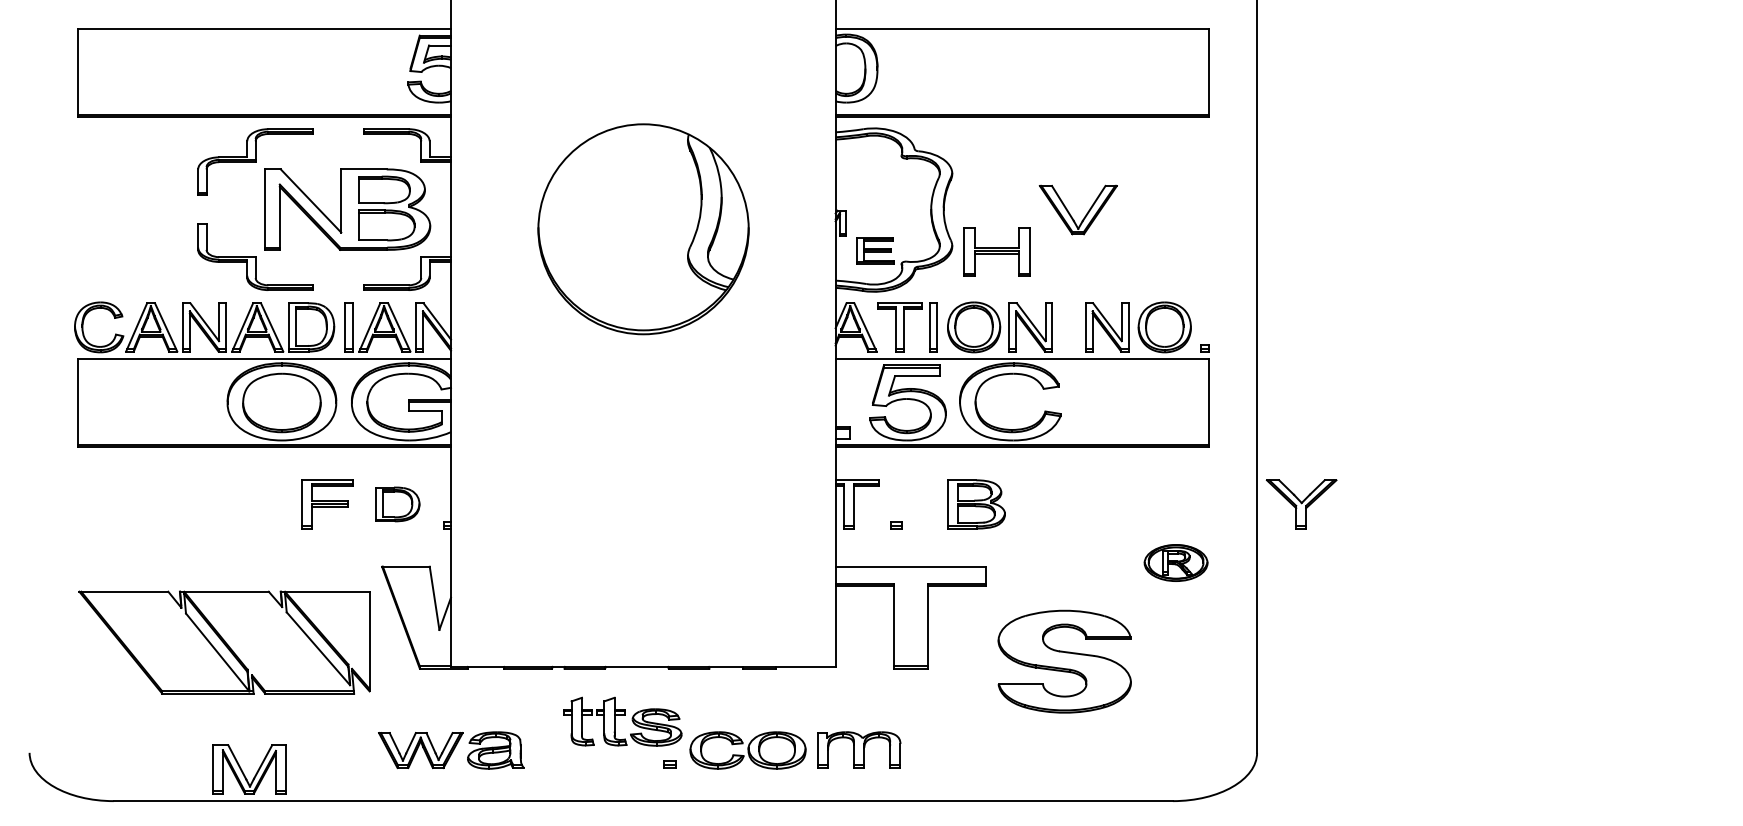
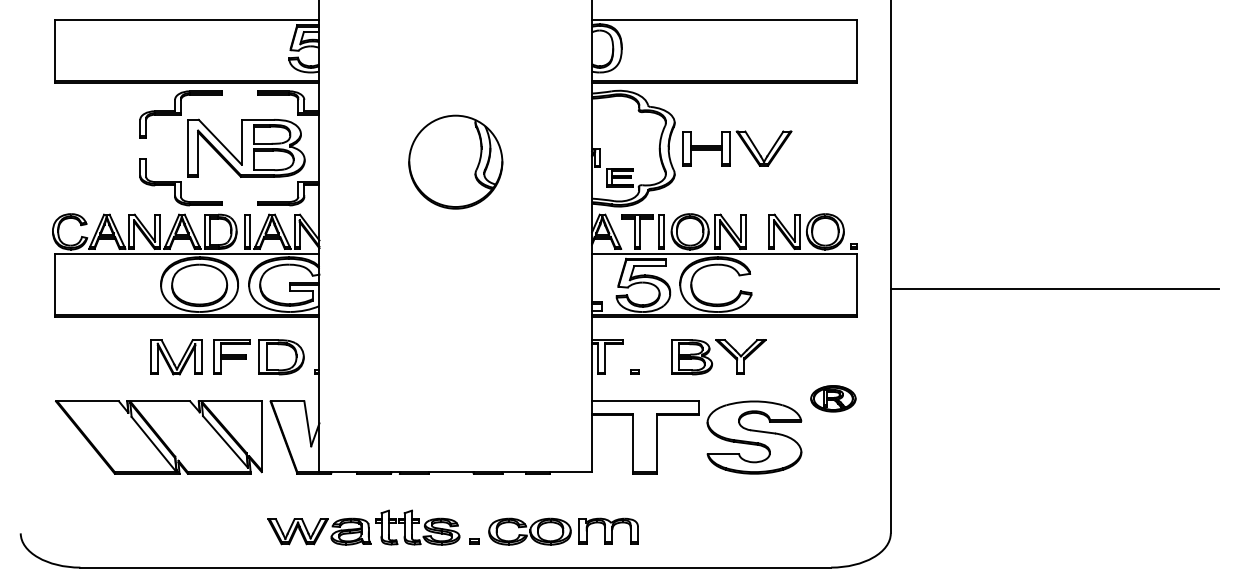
part: (642, 228) -> (455, 161), size x0.62
part: (996, 251) -> (706, 148), moved
line: (1488, 407) -> (1054, 288), added
part: (397, 504) -> (281, 357), size x1.43
part: (1301, 504) -> (740, 357), moved
part: (224, 642) -> (158, 437), moved
part: (1064, 661) -> (754, 437), moved
part: (622, 721) -> (417, 527), moved
part: (243, 771) -> (172, 358), moved

